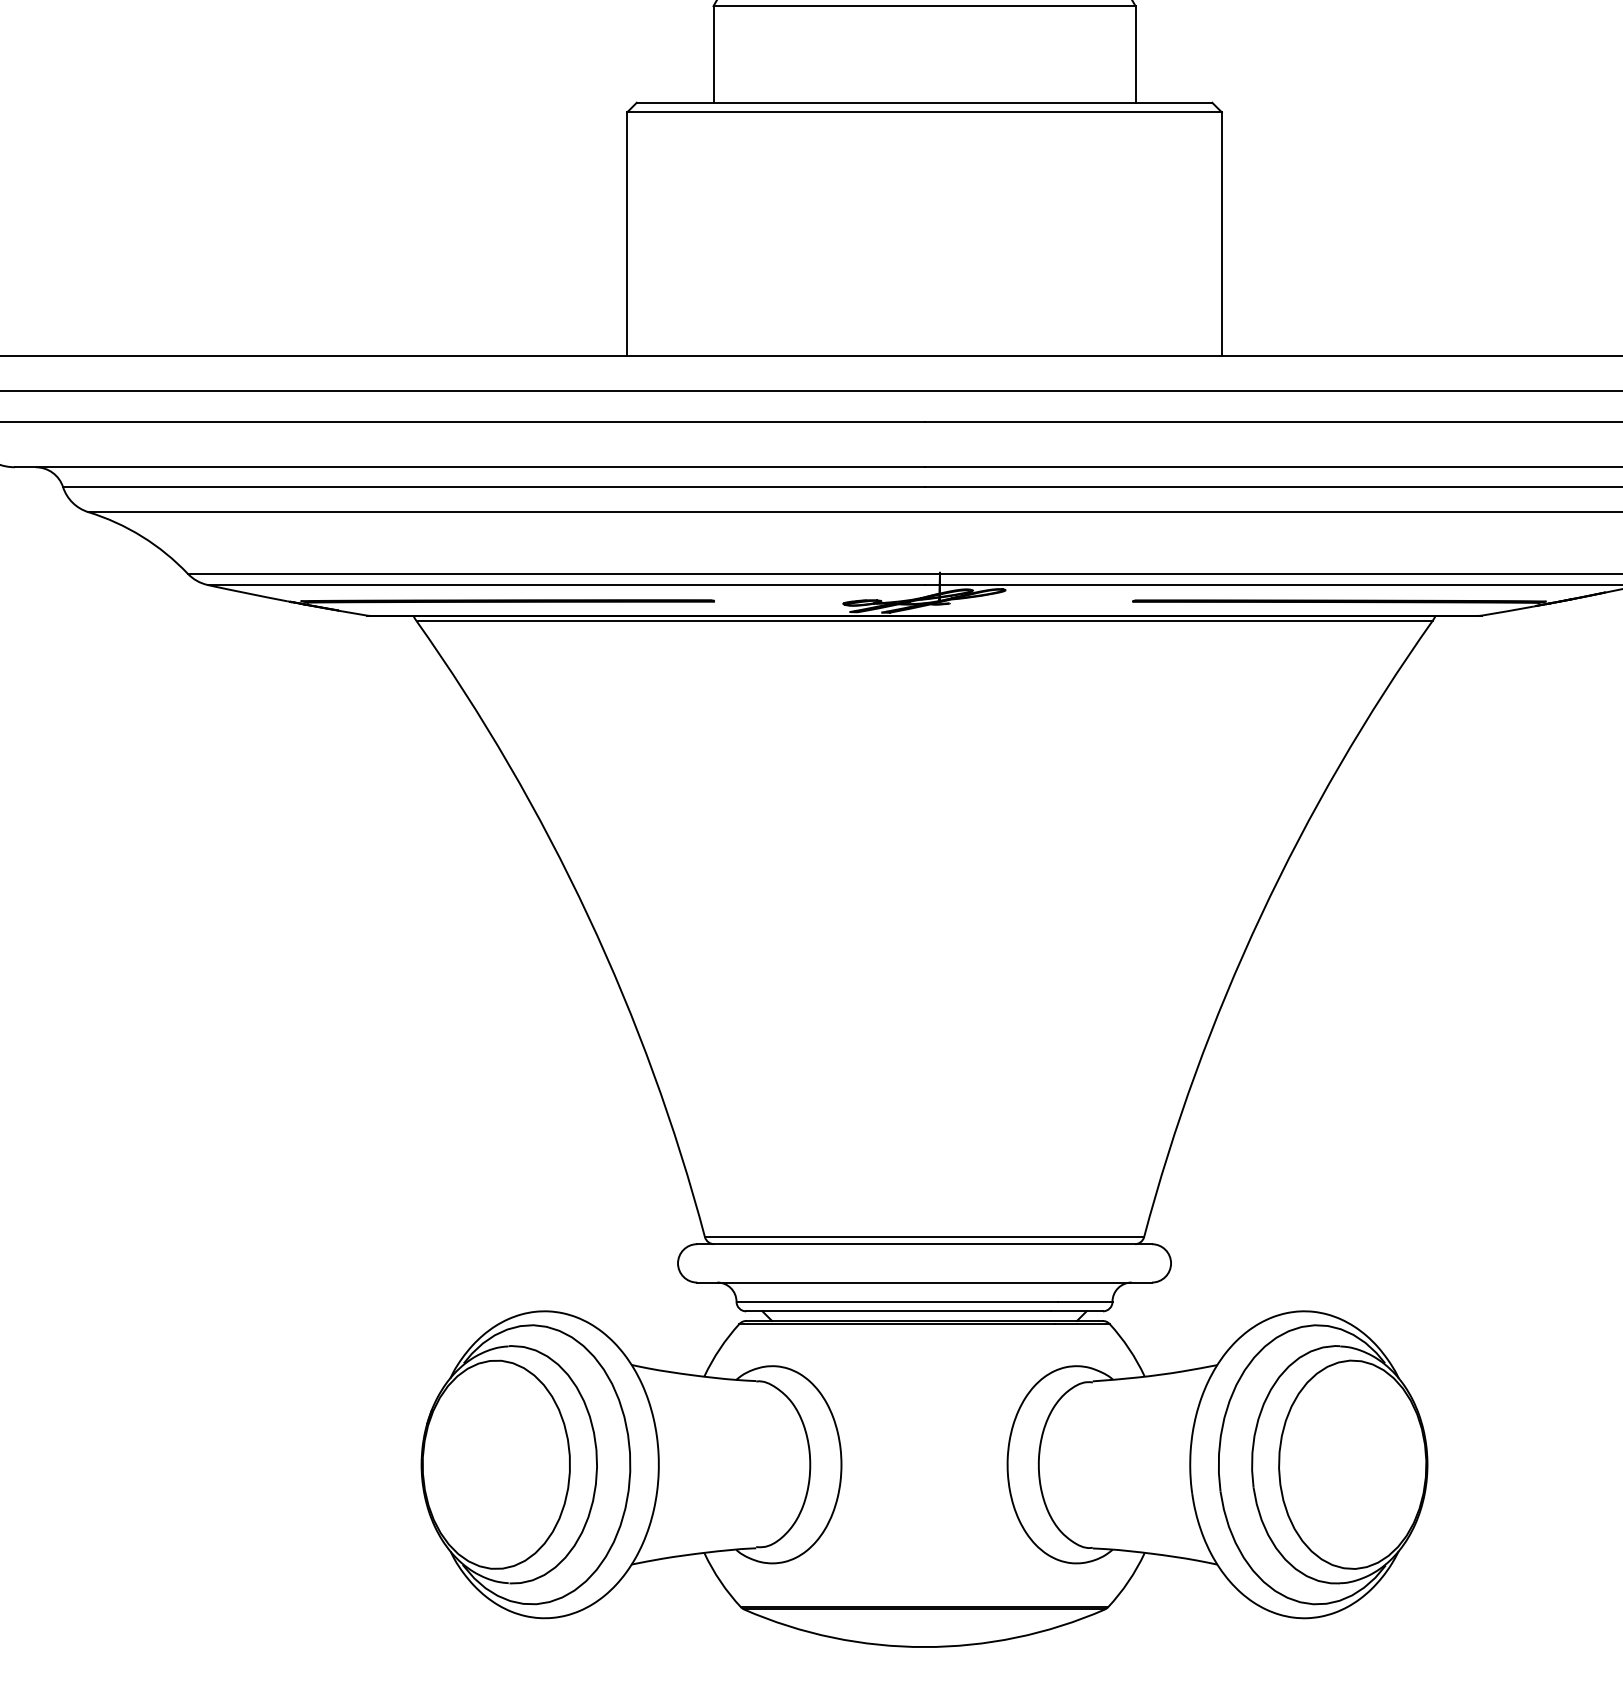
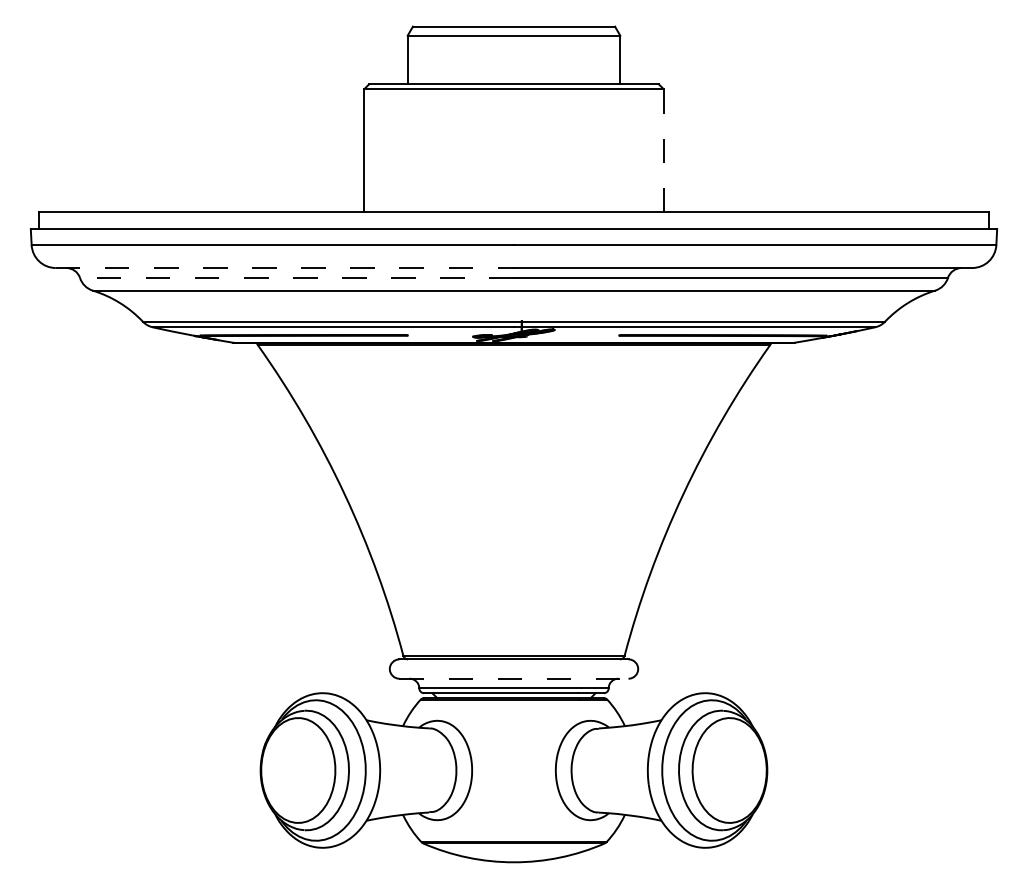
line: (1221, 233) -> (663, 150), solid -> dashed
line: (470, 468) -> (285, 268), solid -> dashed
line: (494, 488) -> (297, 278), solid -> dashed
line: (925, 1282) -> (514, 678), solid -> dashed

